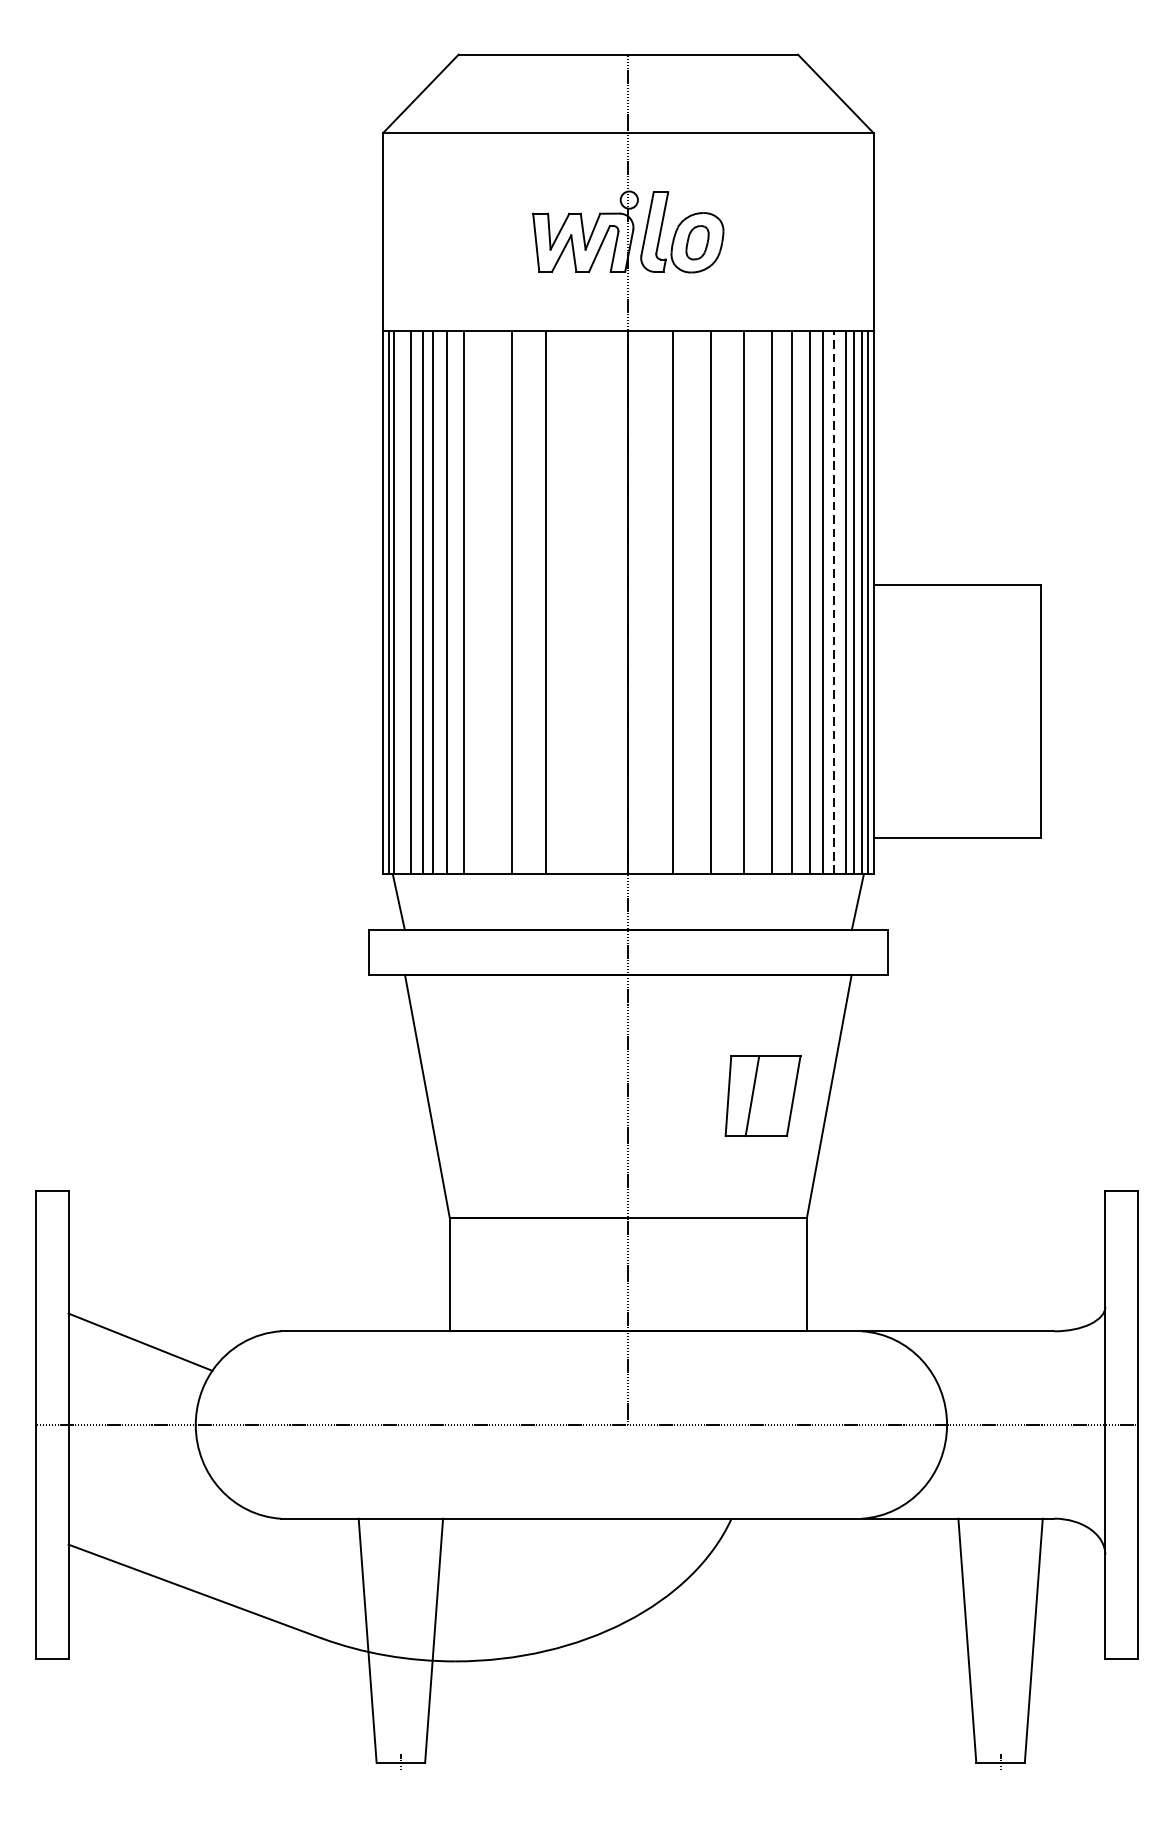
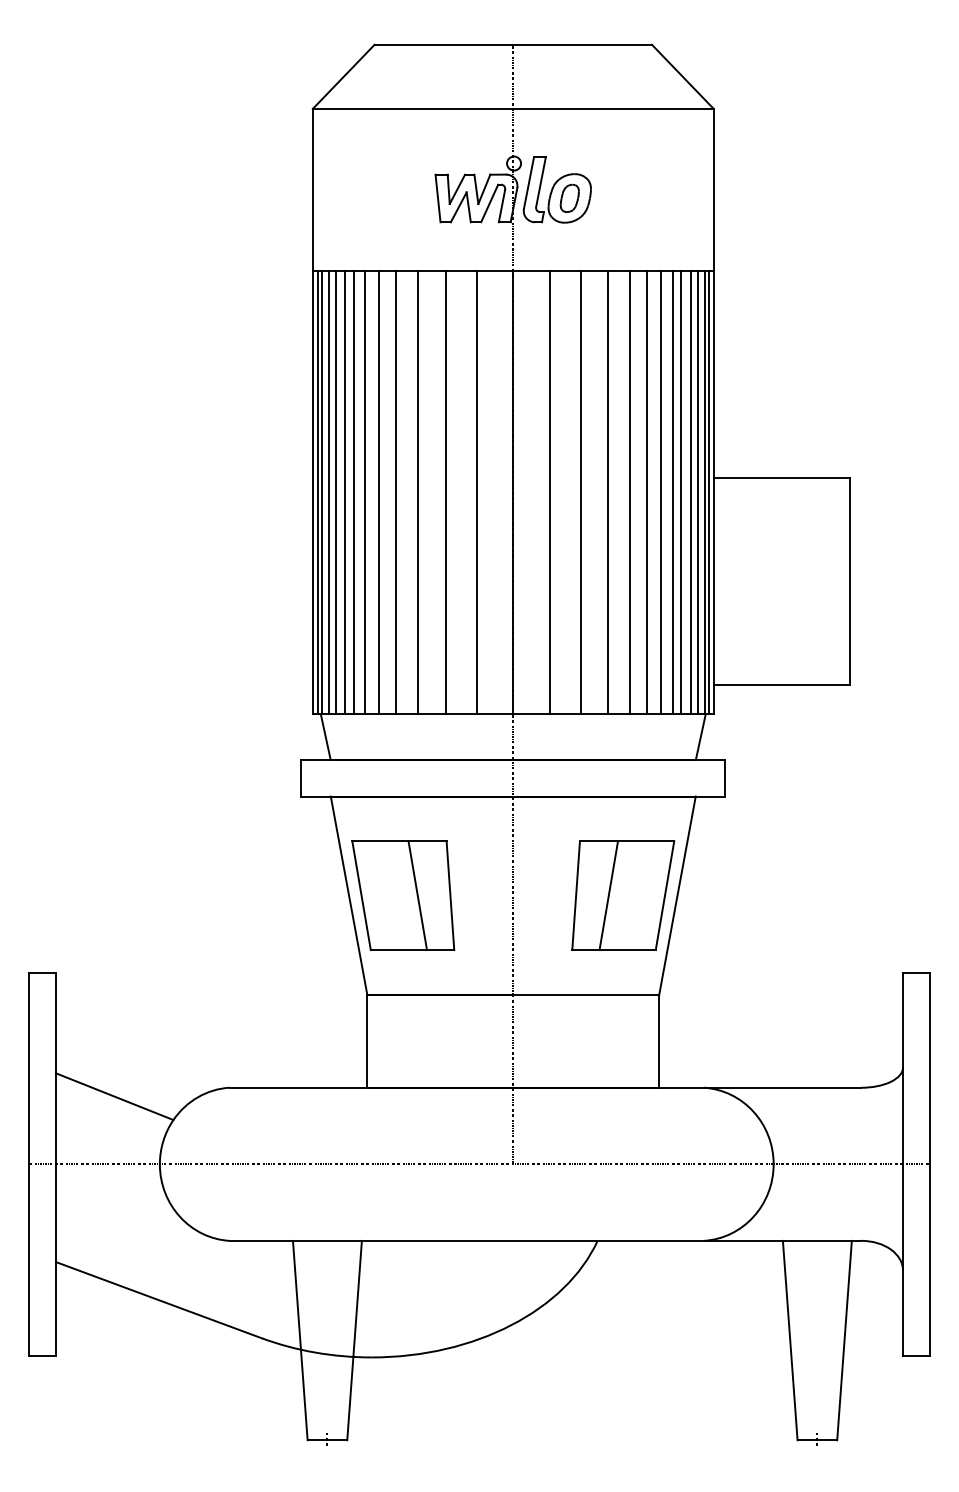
line: (402, 602) -> (328, 492), added
line: (485, 602) -> (396, 492), added
line: (584, 602) -> (477, 492), added
line: (834, 602) -> (681, 492), dashed -> solid
part: (493, 1095) -> (403, 895), added
part: (763, 1095) -> (623, 895), size x1.67

